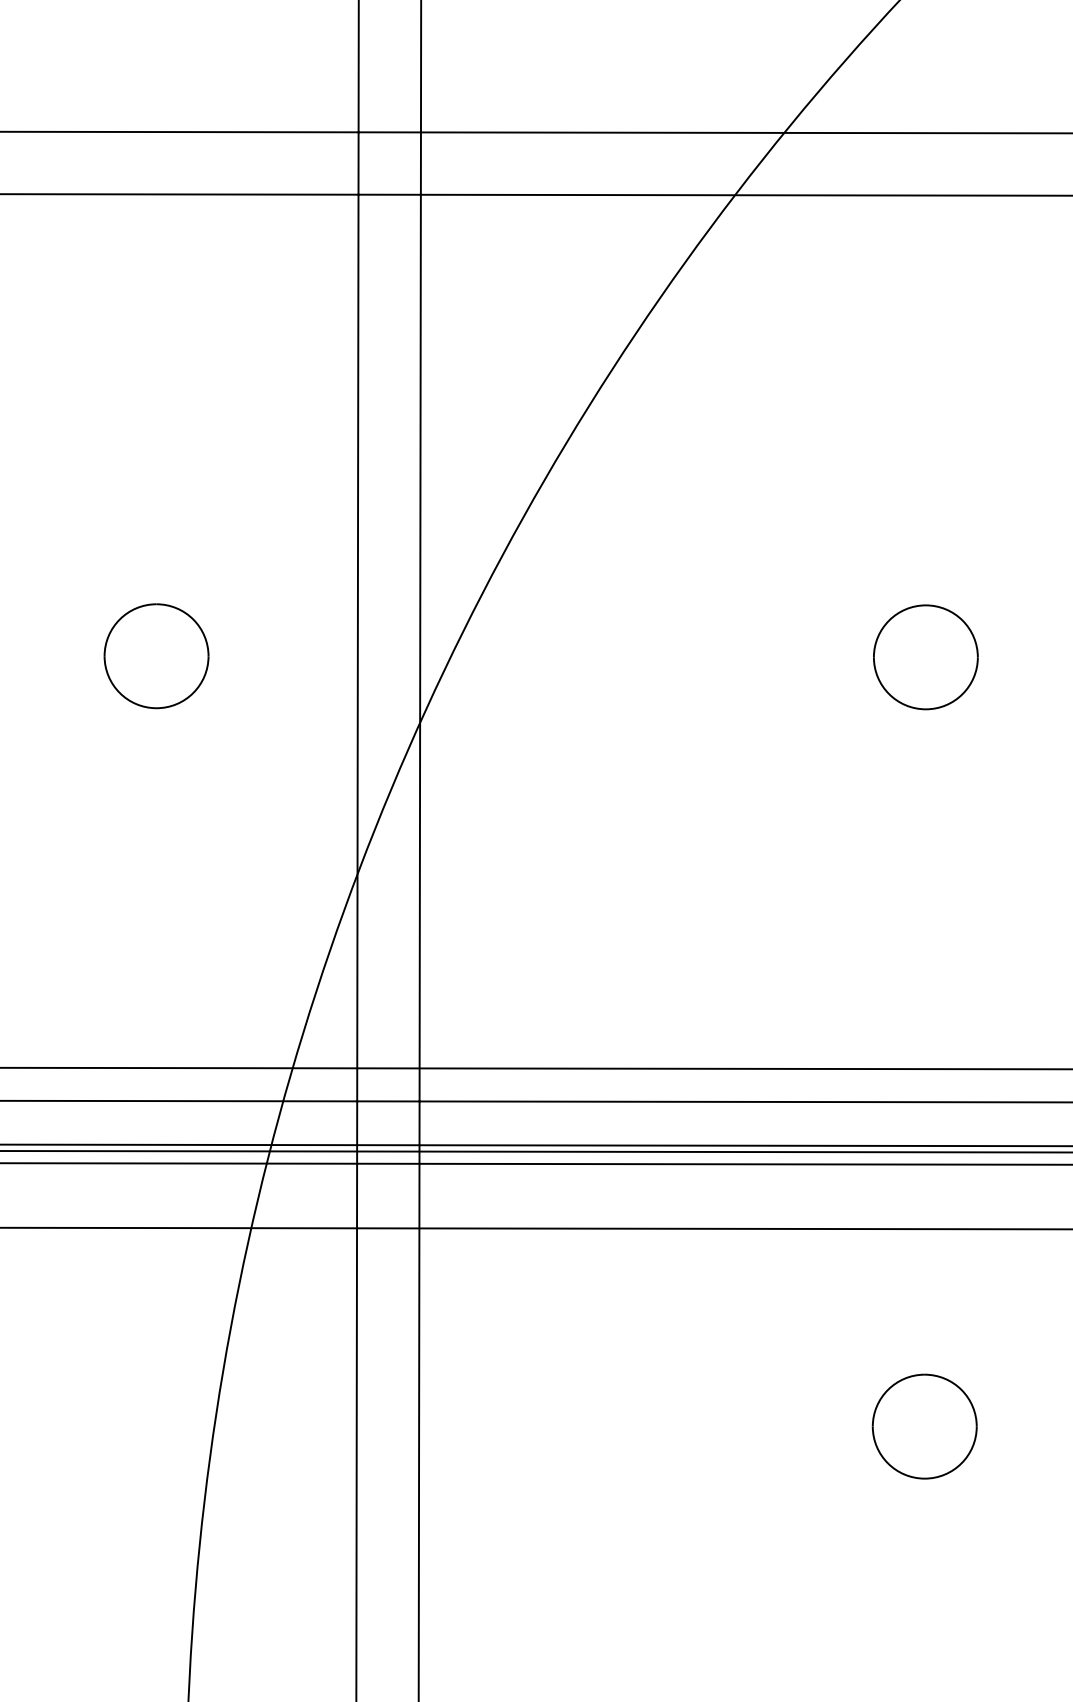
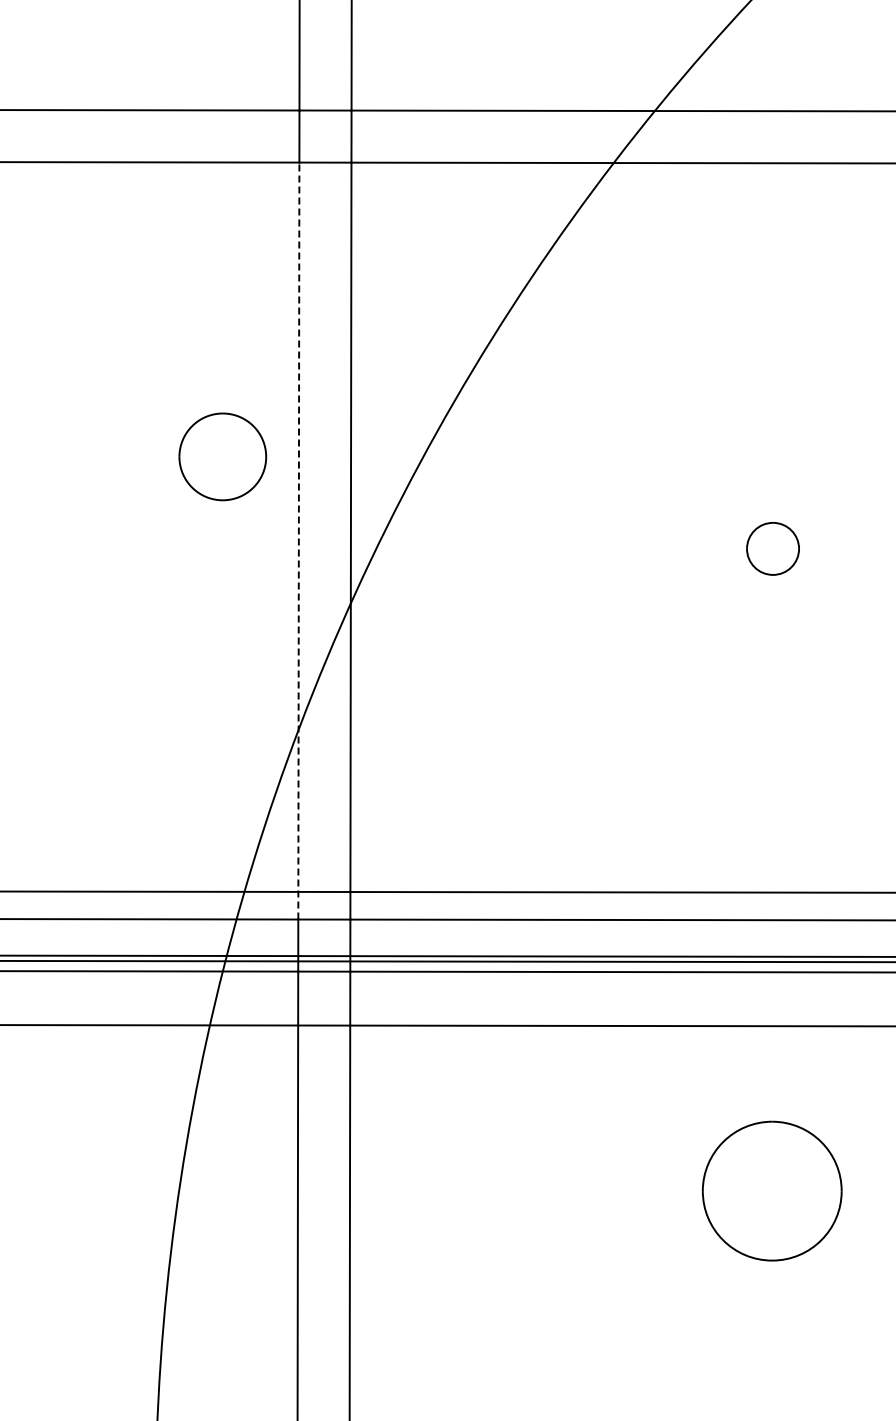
line: (357, 647) -> (298, 540), solid -> dashed
part: (156, 655) -> (222, 456), moved
part: (925, 656) -> (772, 548), size x0.6
part: (923, 1425) -> (771, 1190), size x1.6

